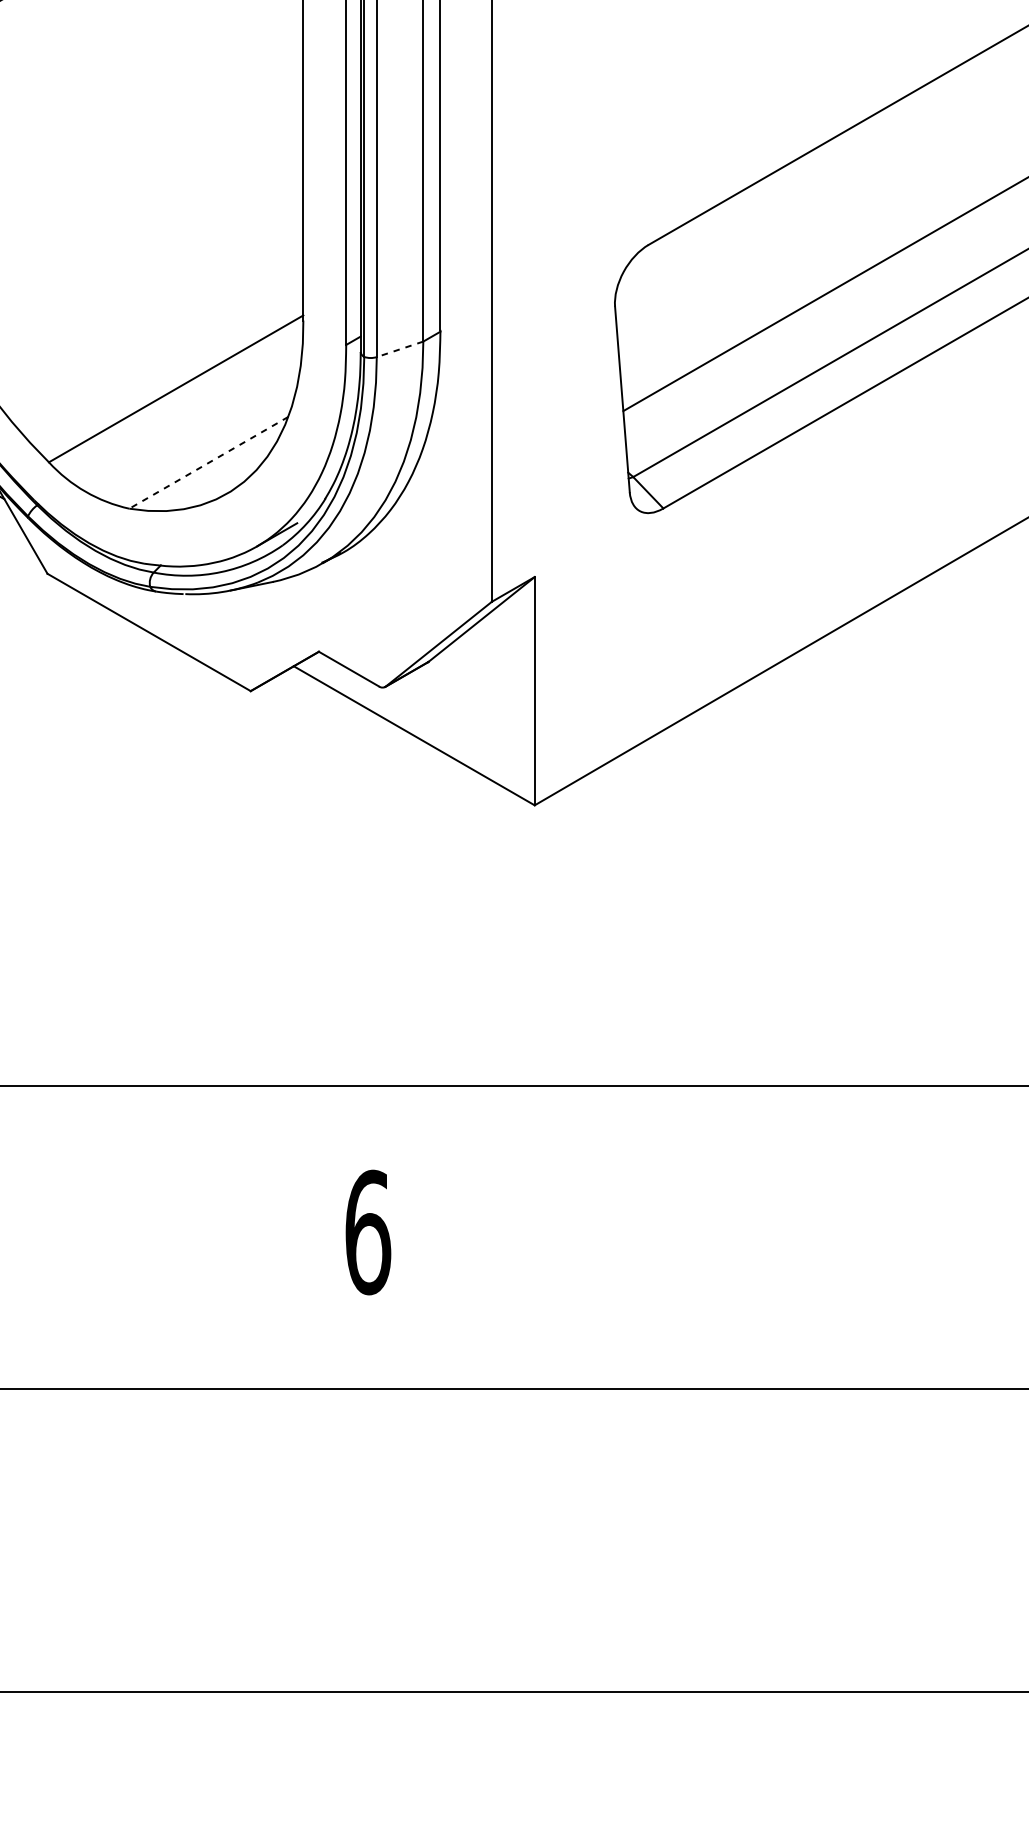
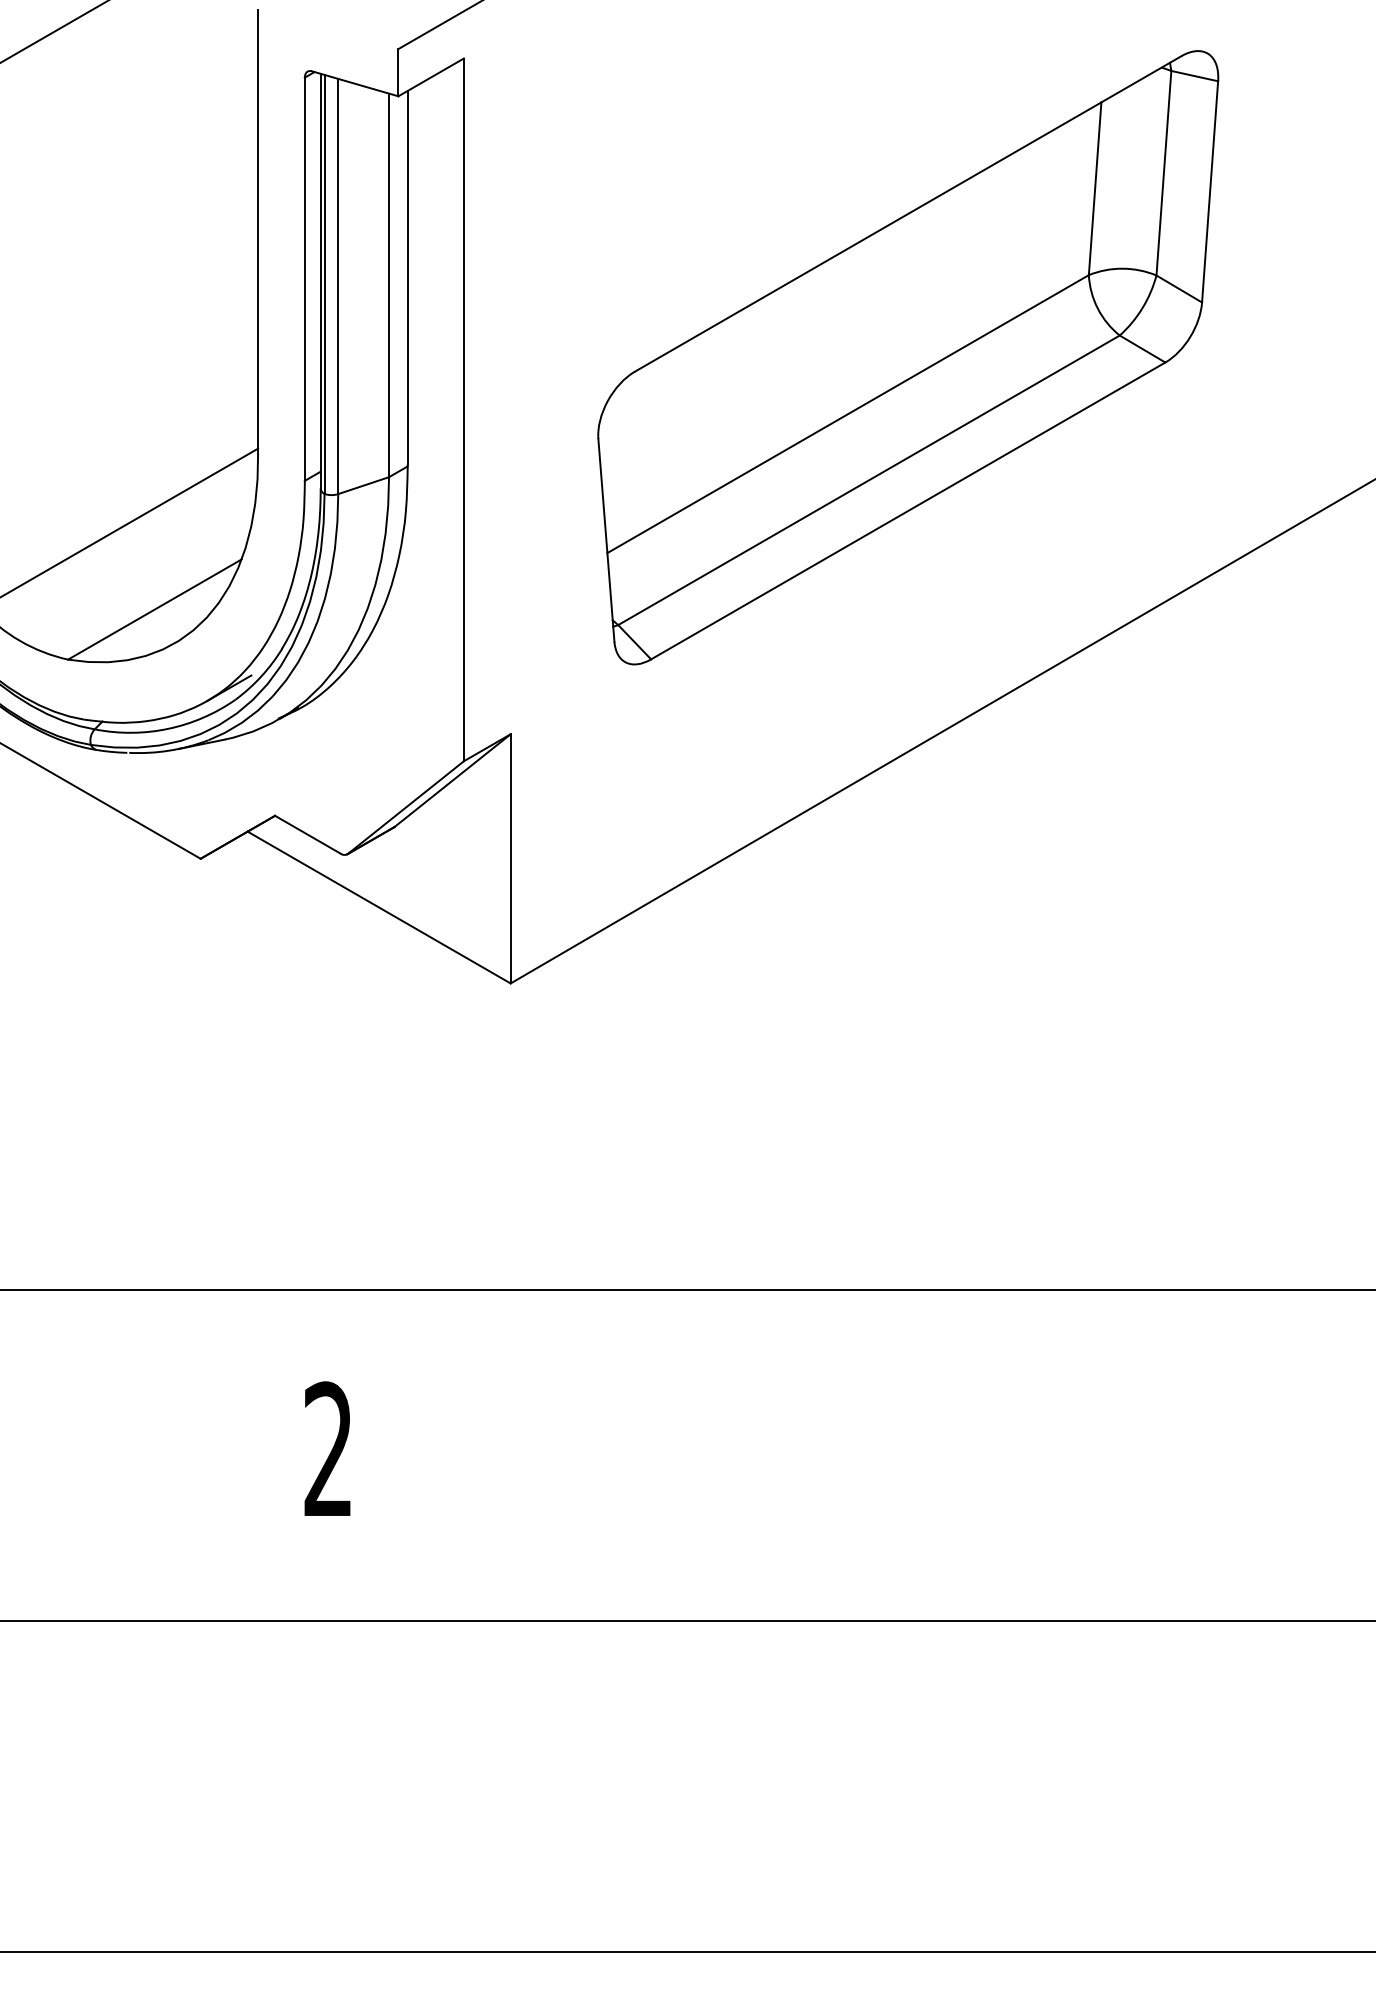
line: (399, 349) -> (363, 485), dashed -> solid
line: (208, 462) -> (154, 609), dashed -> solid
text: (367, 1232) -> (328, 1449), 6 -> 2

